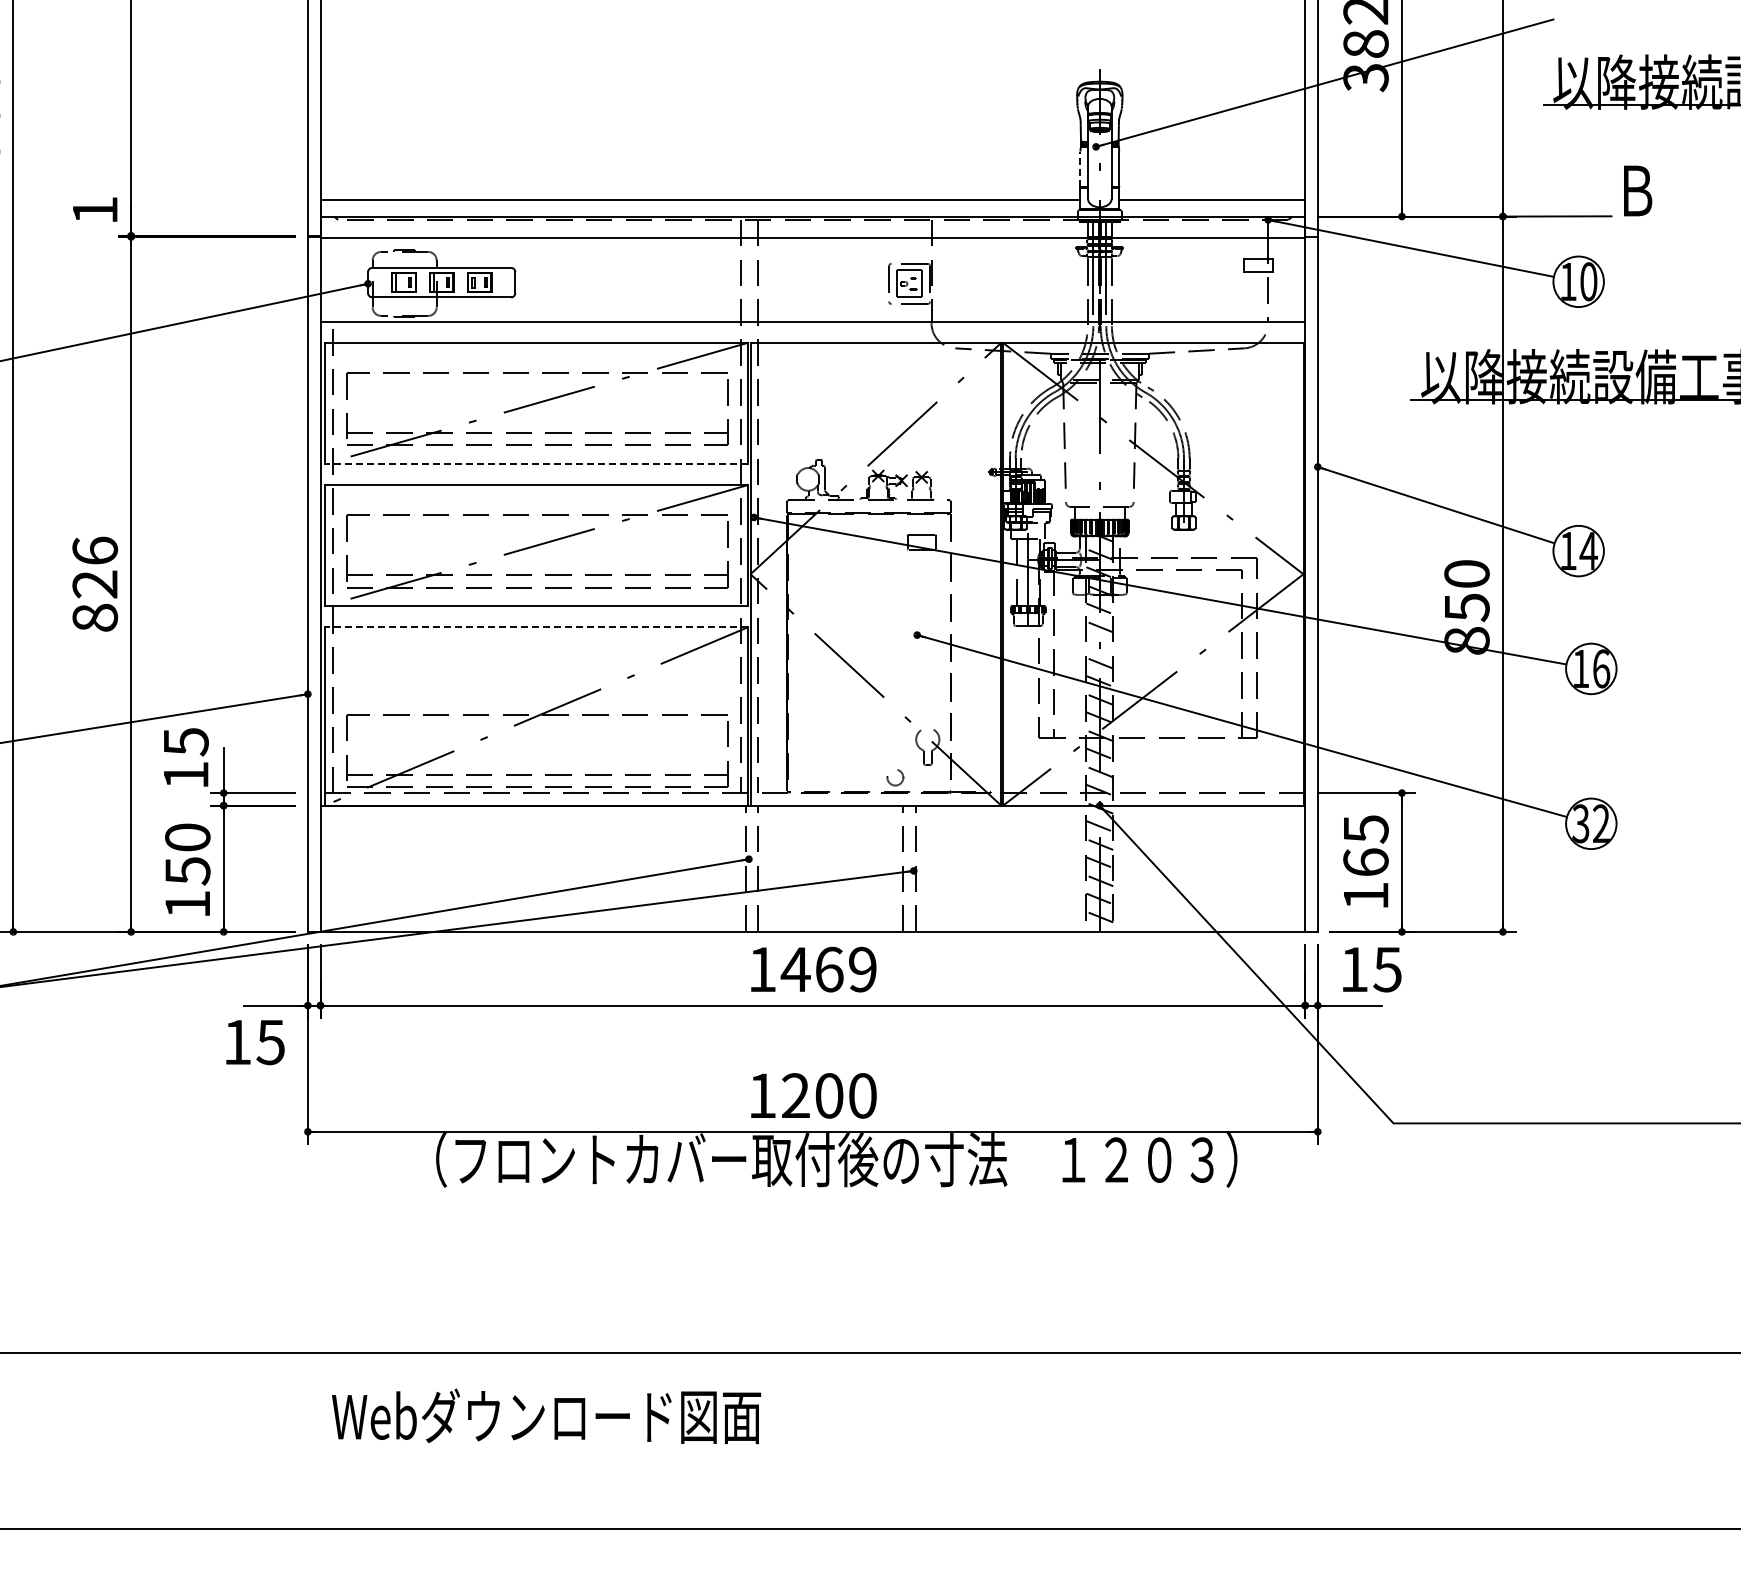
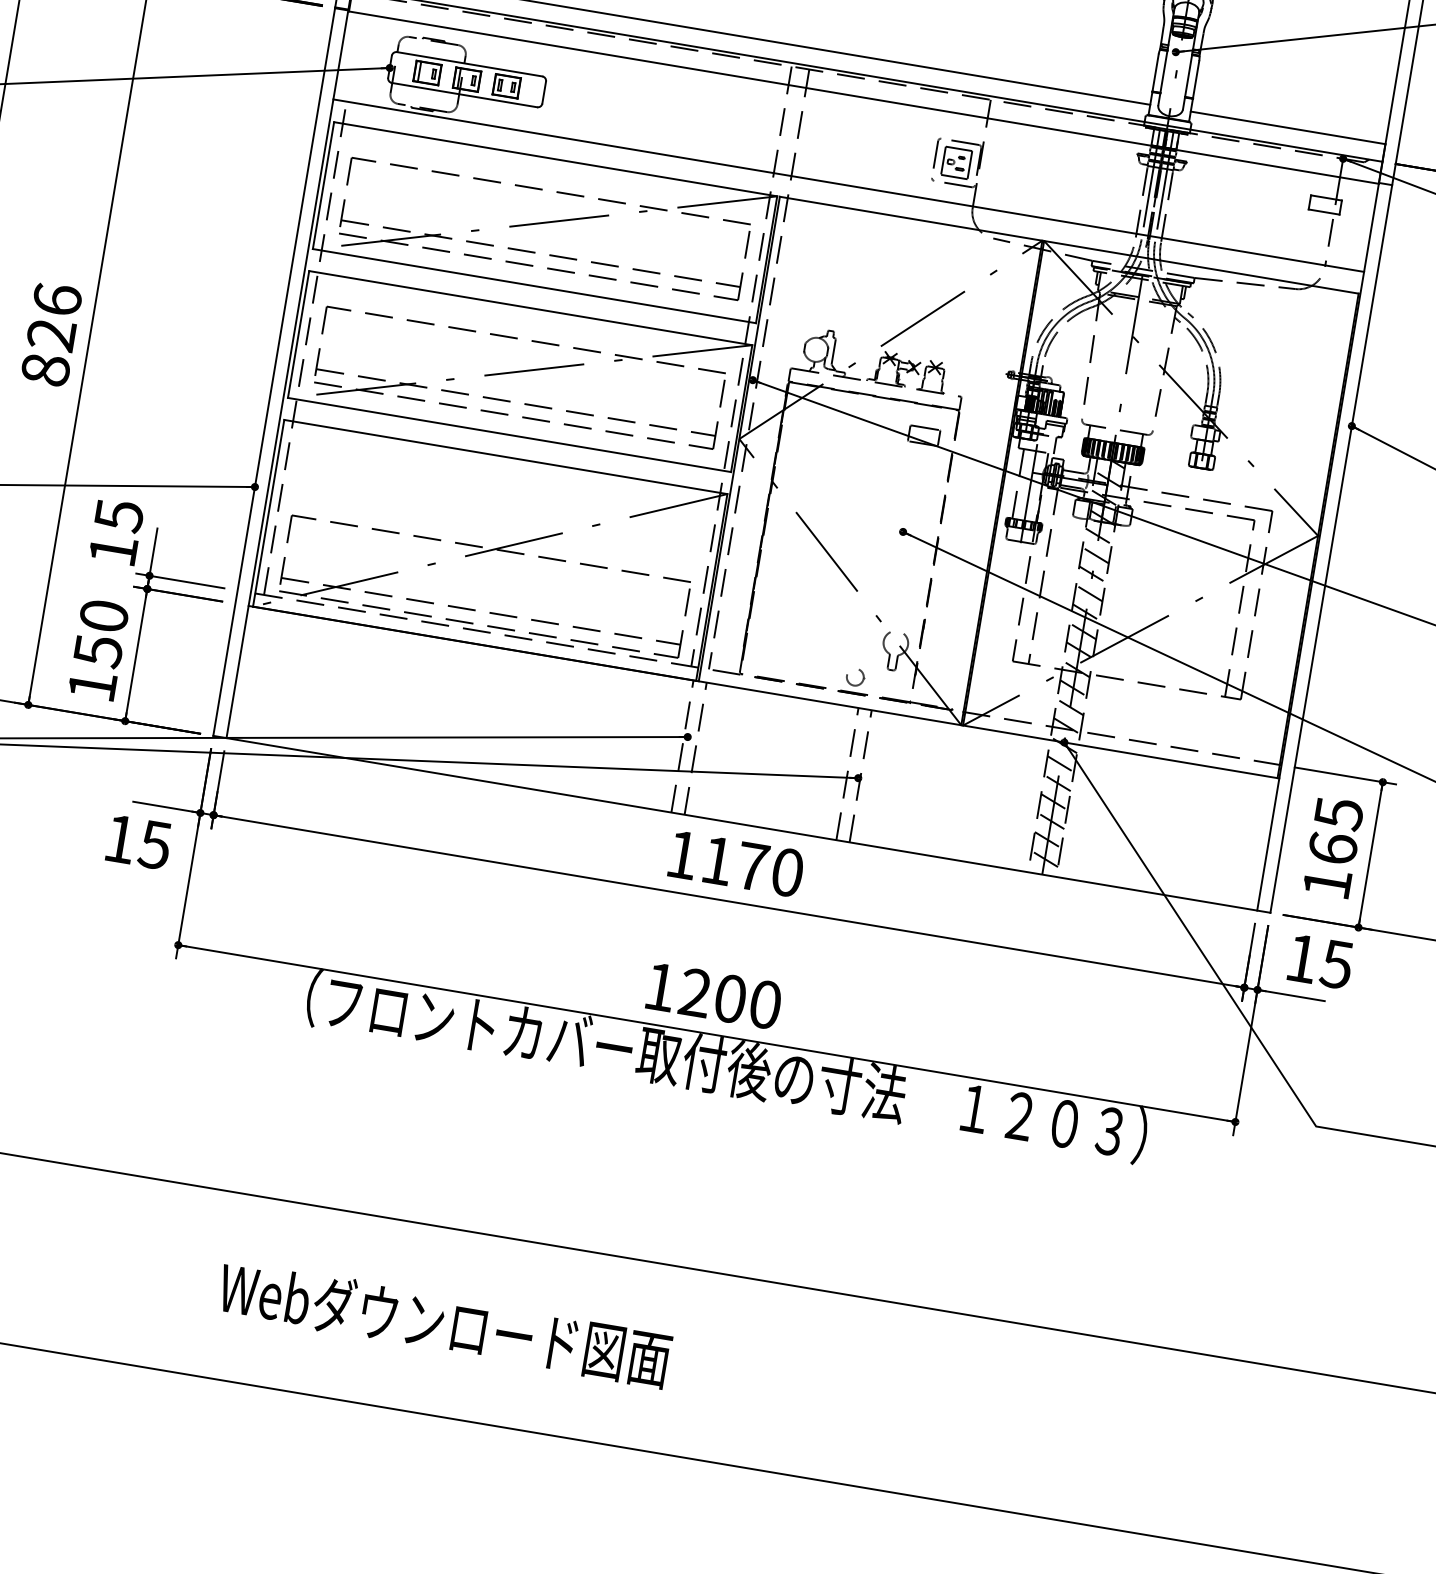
line: (1080, 169) -> (1155, 73), dashed -> solid
line: (536, 464) -> (534, 286), dashed -> solid
line: (536, 627) -> (505, 457), dashed -> solid
line: (1099, 644) -> (1092, 573), added
text: (828, 969) -> (751, 866), 1469 -> 1170
text: (546, 1416) -> (444, 1324), moved

